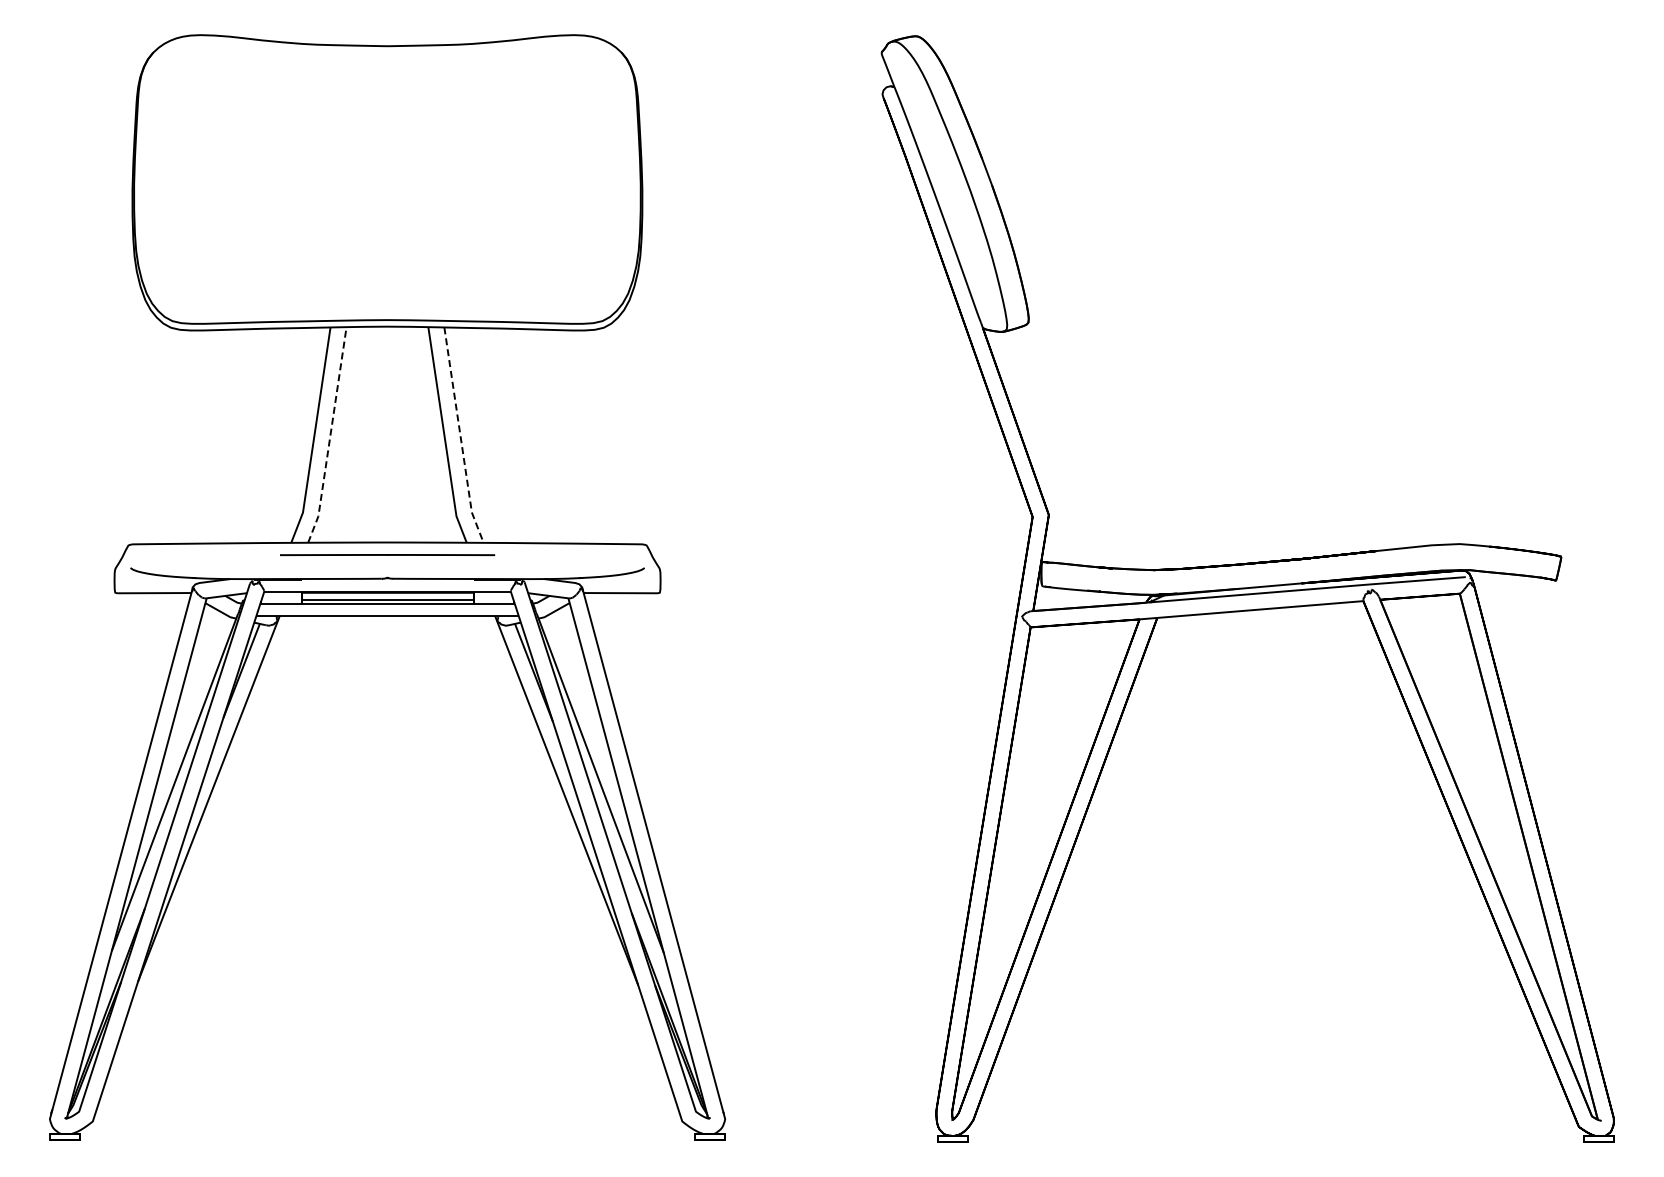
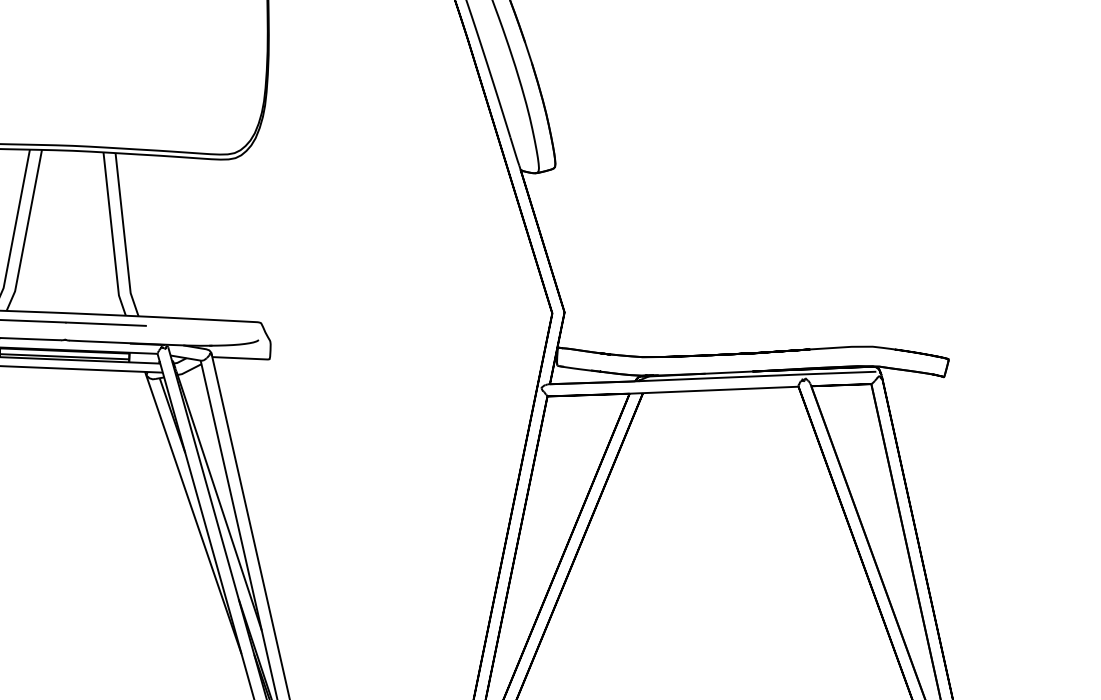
line: (330, 436) -> (26, 231), dashed -> solid
line: (460, 436) -> (124, 235), dashed -> solid

